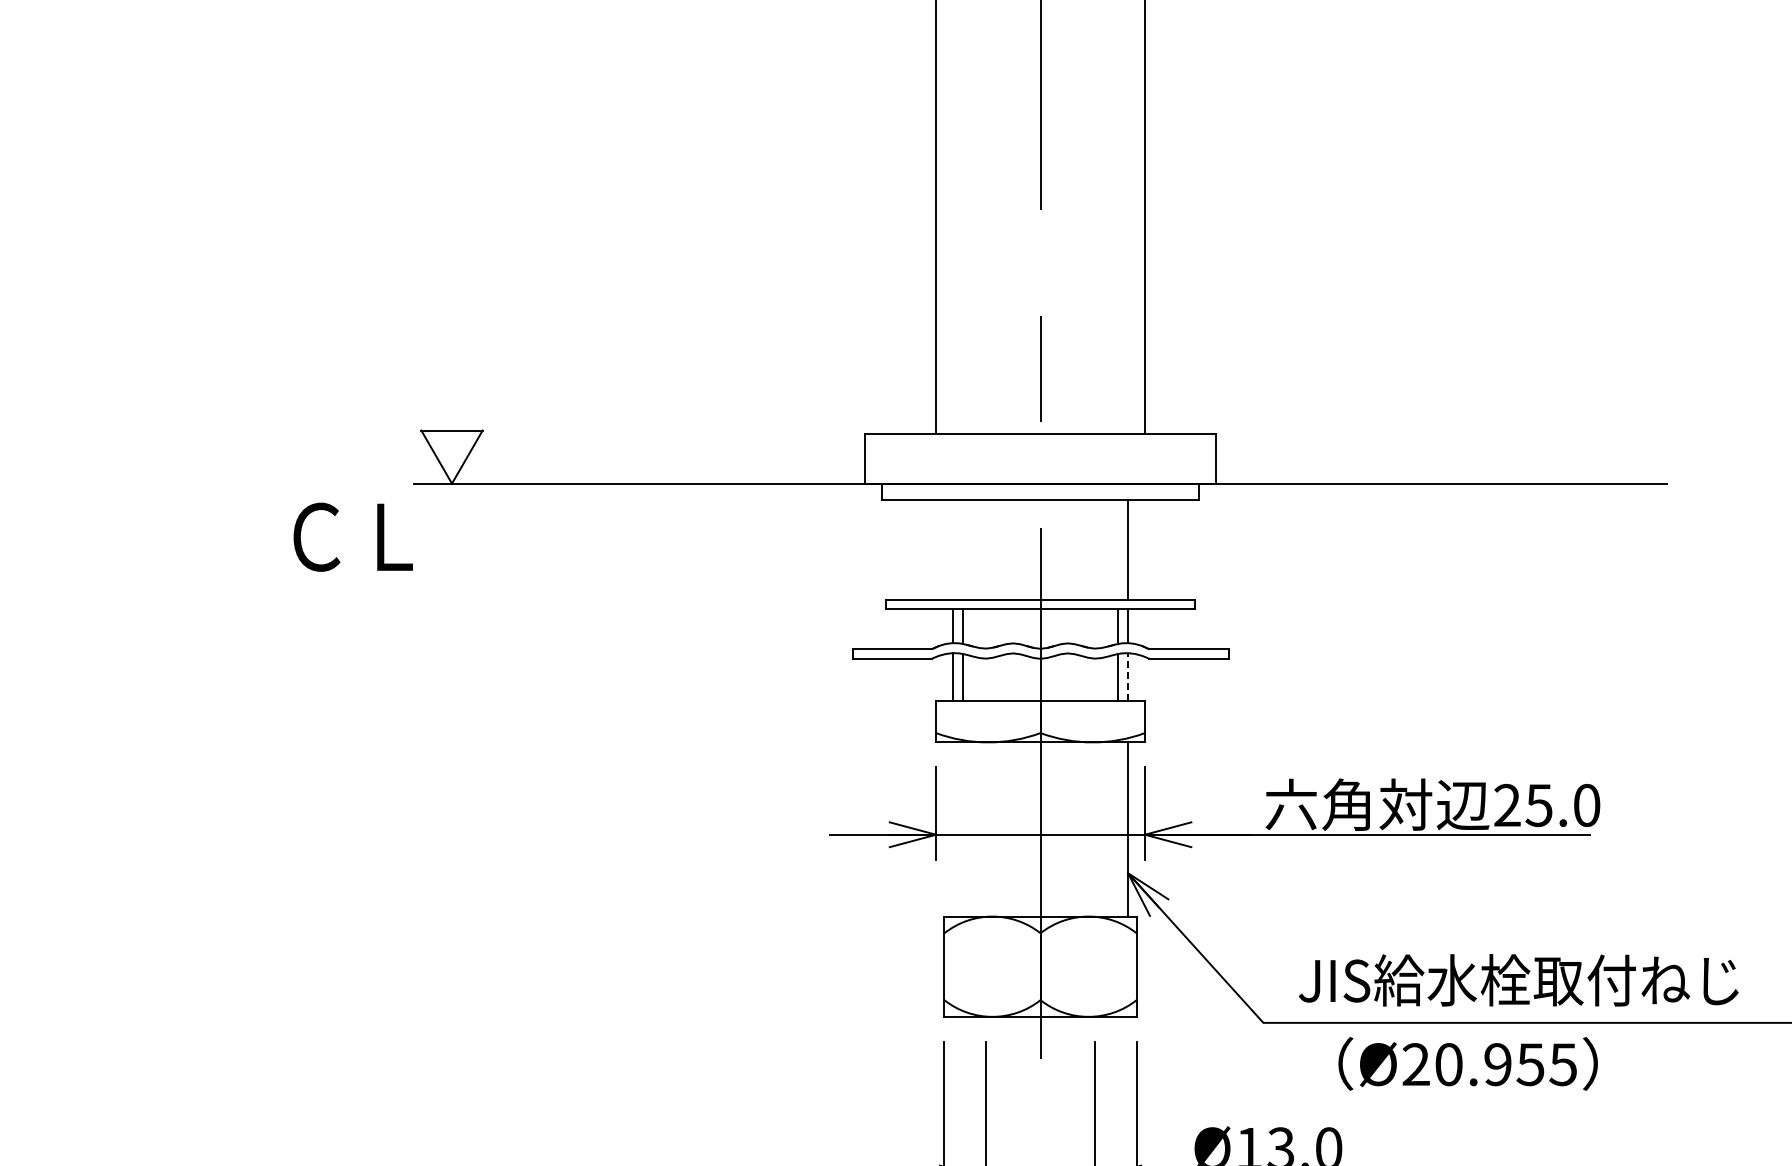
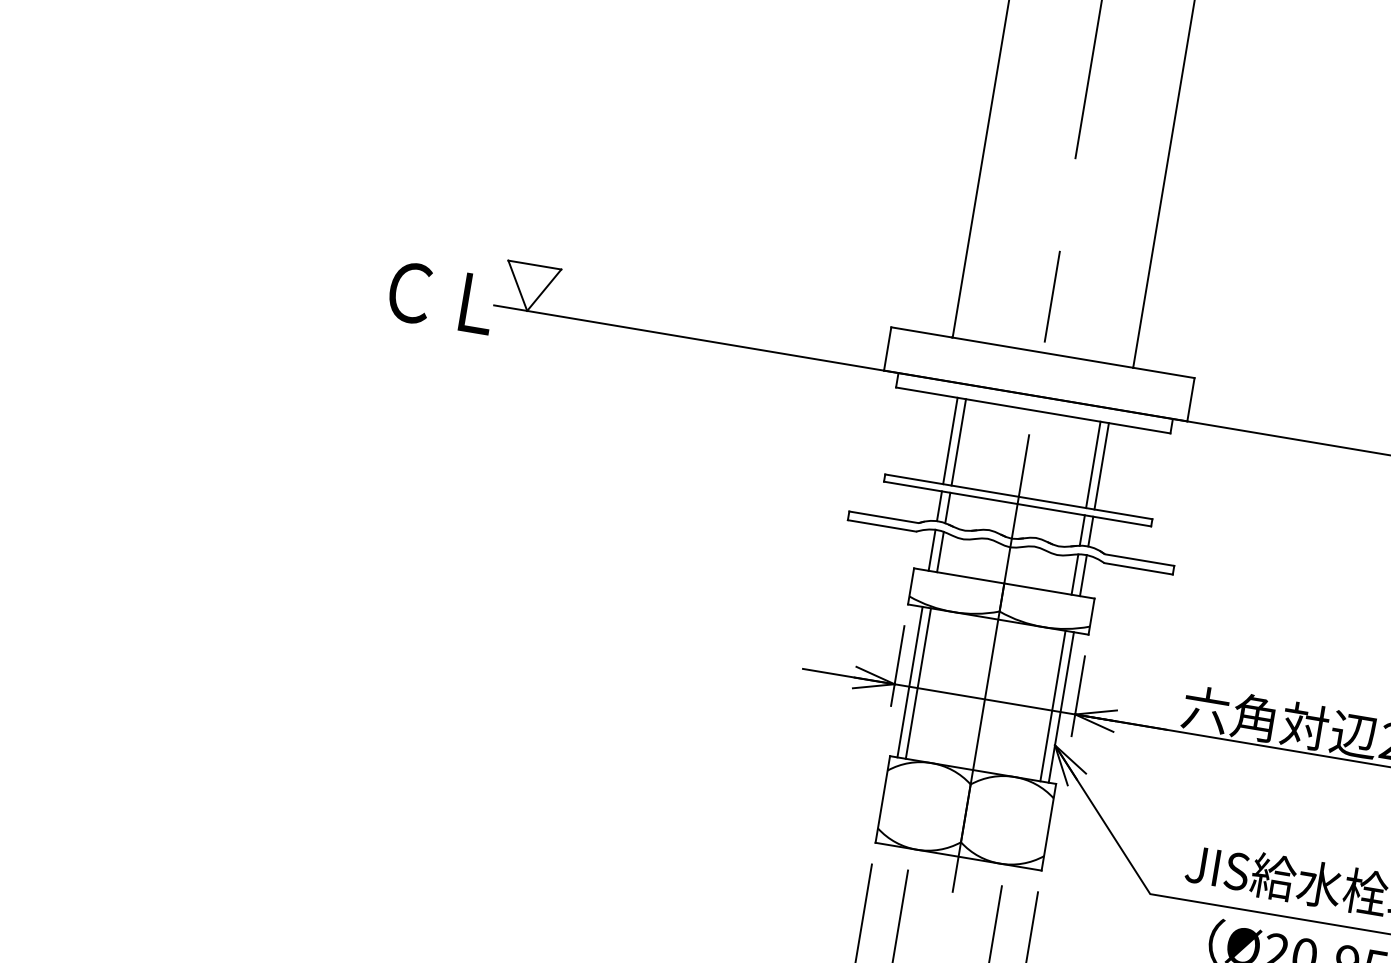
text: (352, 536) -> (441, 297), moved
line: (952, 550) -> (949, 441), added
line: (962, 550) -> (958, 442), added
line: (1118, 550) -> (1093, 465), added
line: (1128, 676) -> (1083, 575), dashed -> solid
line: (952, 829) -> (909, 682), added
line: (962, 829) -> (918, 683), added
line: (1118, 829) -> (1053, 706), added

